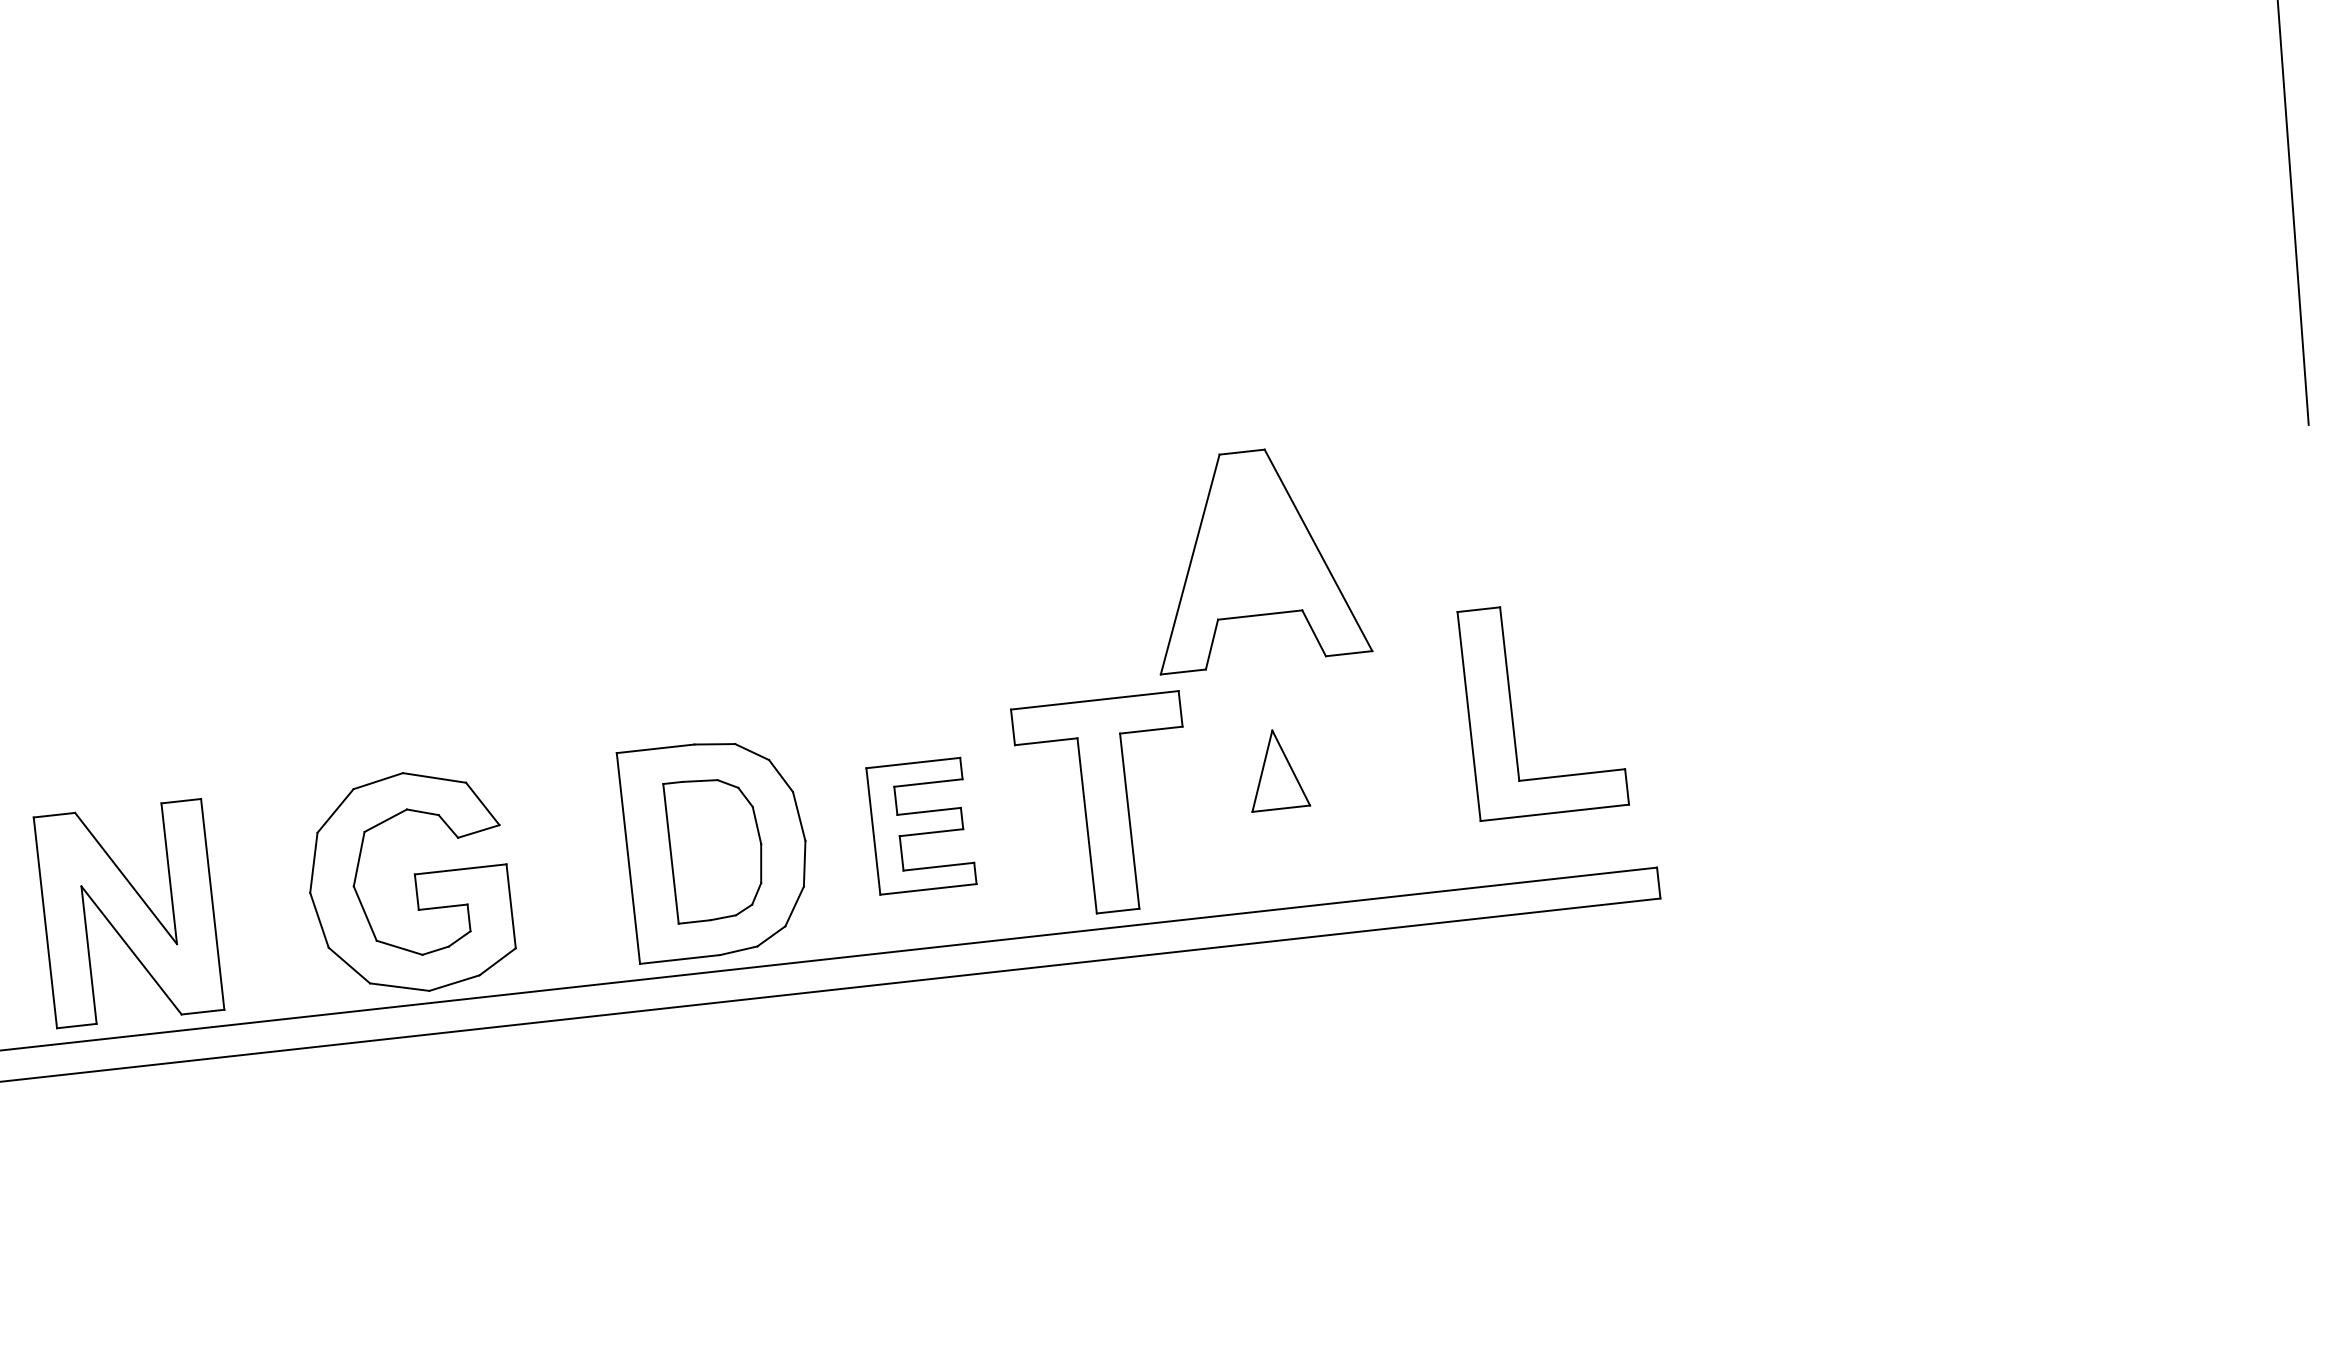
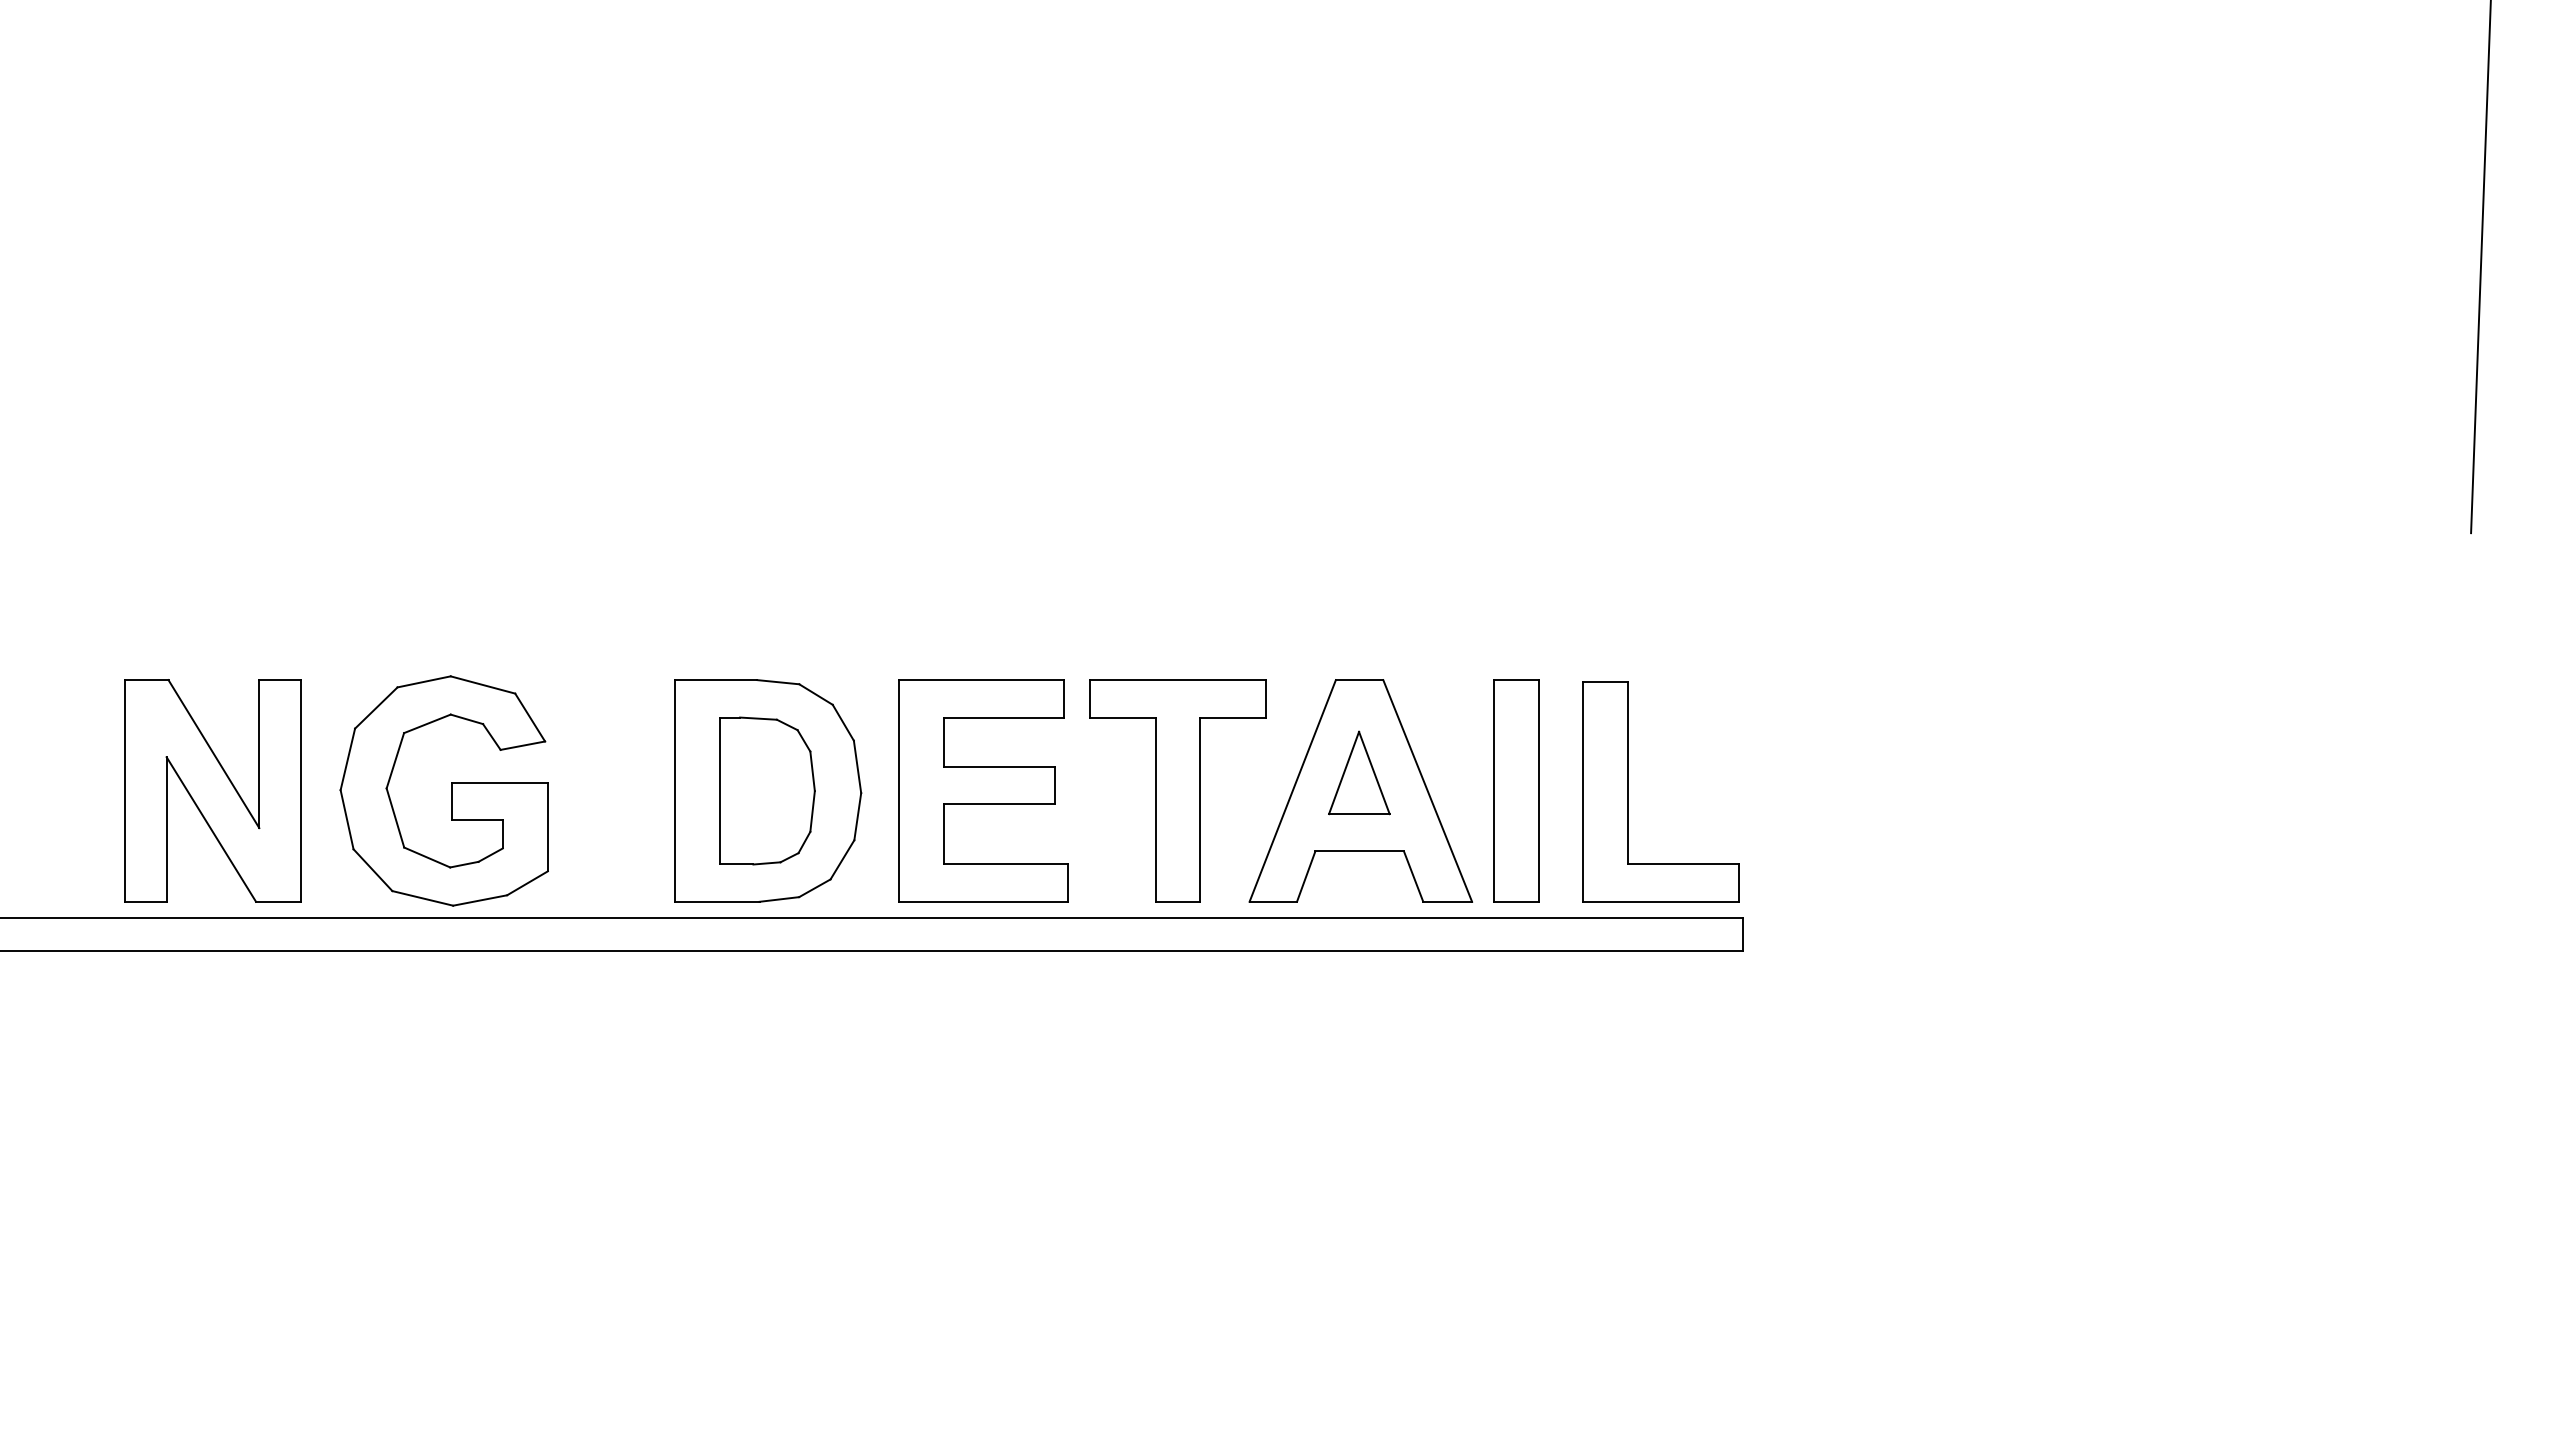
part: (1254, 557) -> (1360, 790), moved
part: (1512, 711) -> (1628, 791), moved
part: (1428, 769) -> (1516, 790), added
part: (921, 825) -> (983, 790), size x1.67
part: (128, 913) -> (212, 790), moved

